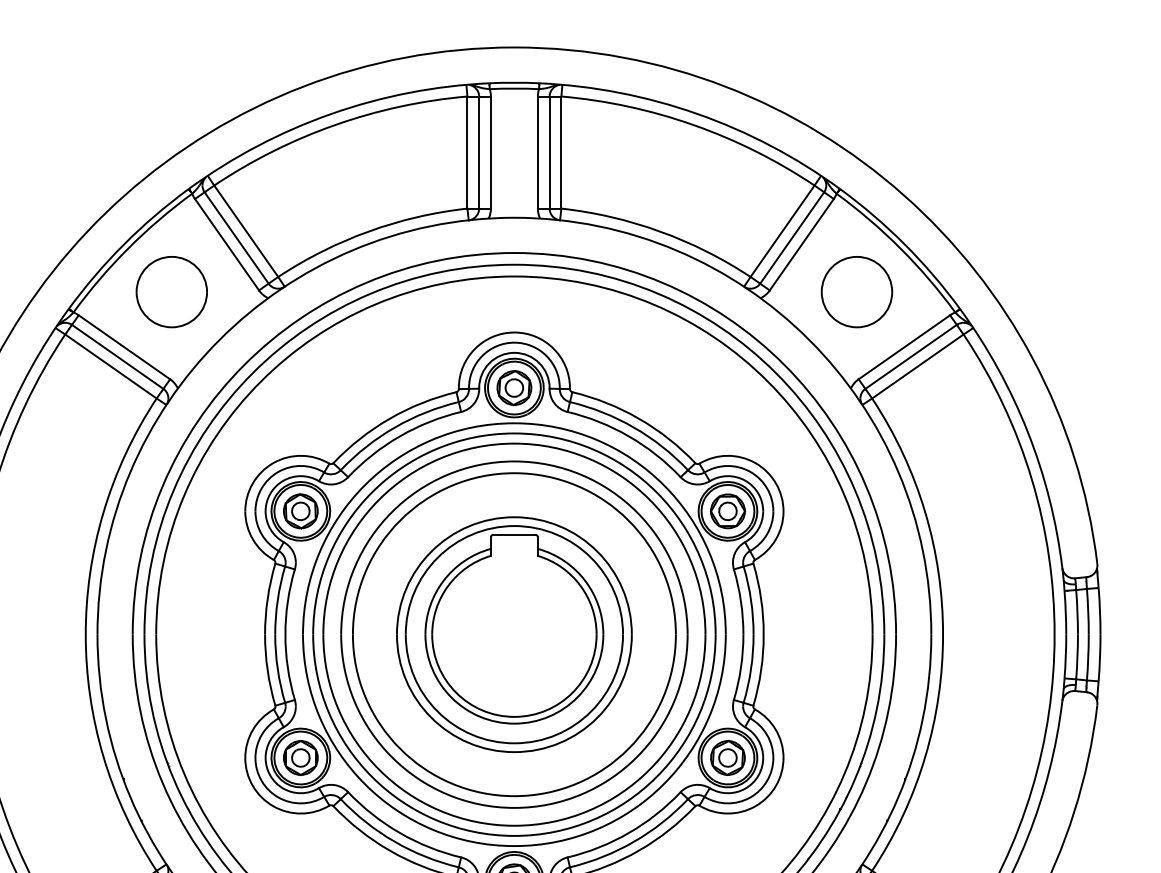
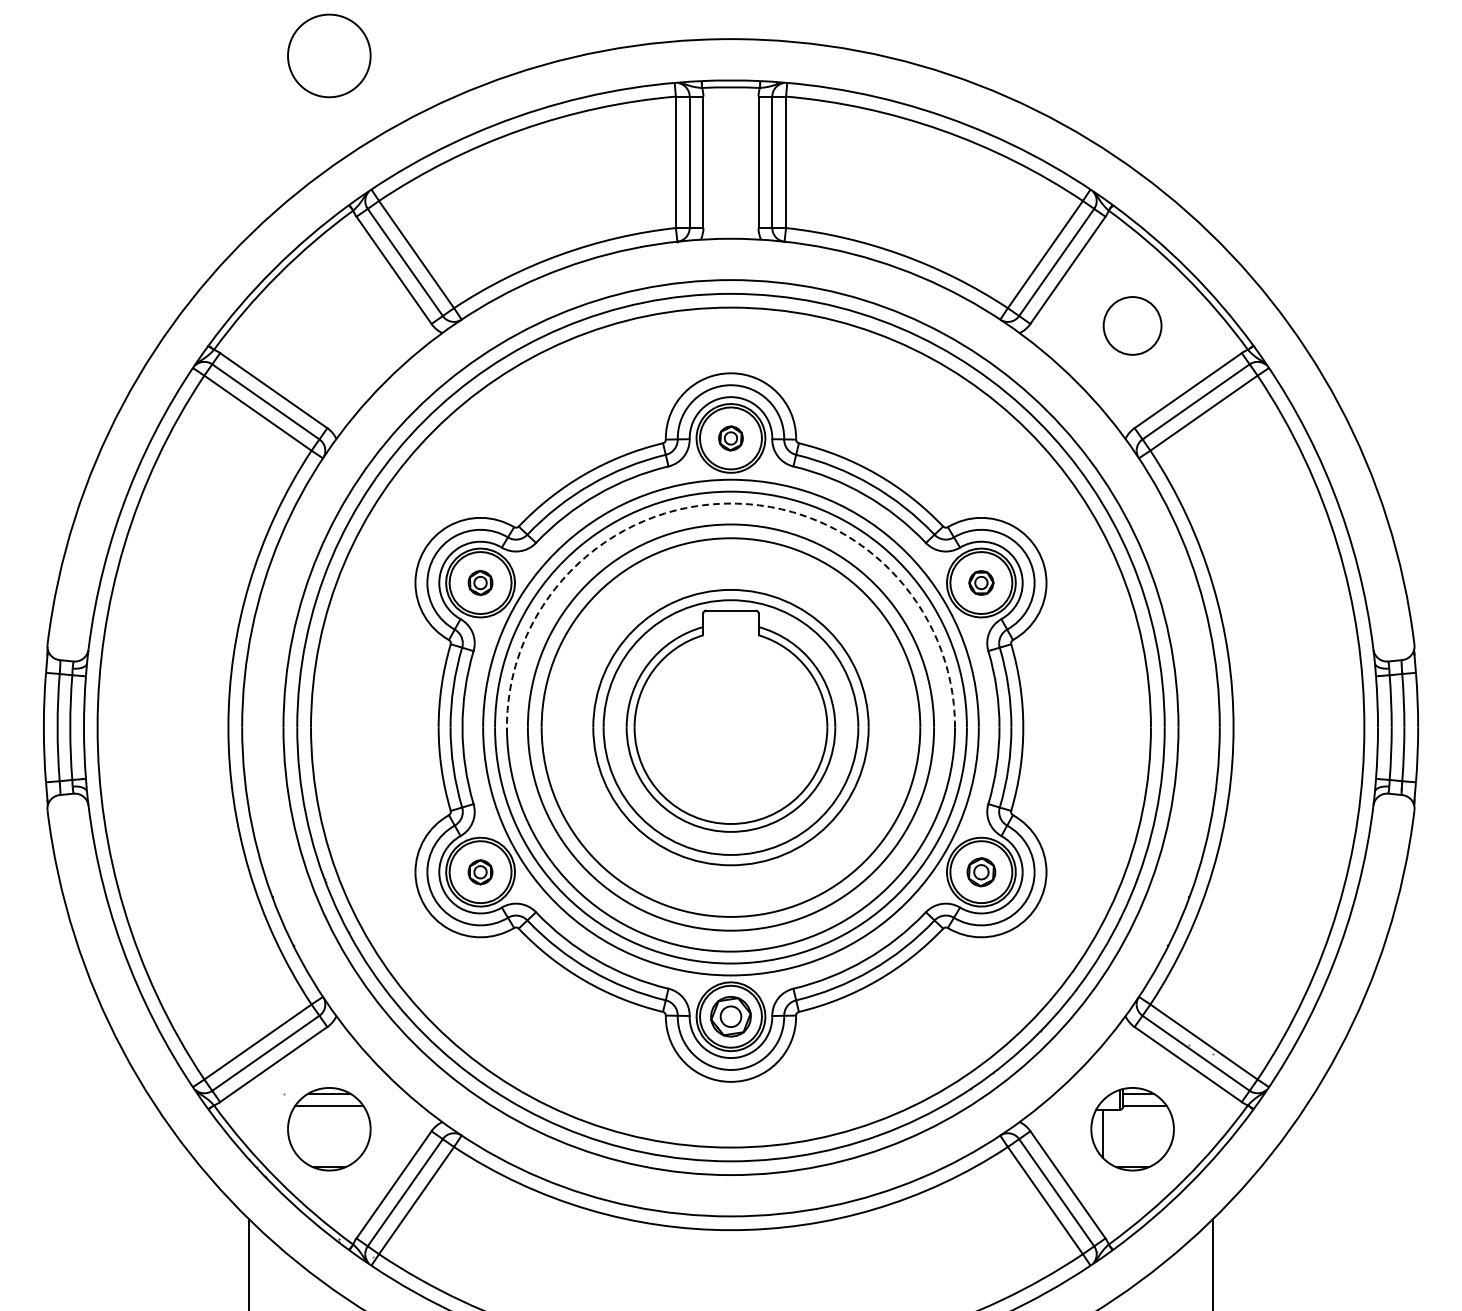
part: (171, 291) -> (329, 55), moved
part: (856, 291) -> (1132, 325), size x0.7
part: (513, 388) -> (730, 438), size x0.6
arc: (513, 443) -> (730, 503), solid -> dashed
part: (300, 510) -> (480, 582), size x0.6
part: (728, 510) -> (981, 582), size x0.6
part: (300, 758) -> (480, 872), size x0.6
part: (728, 758) -> (981, 872), size x0.7

